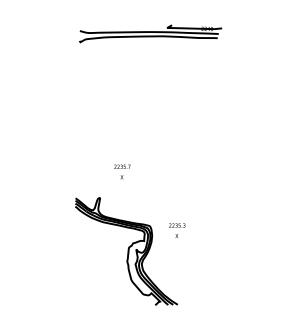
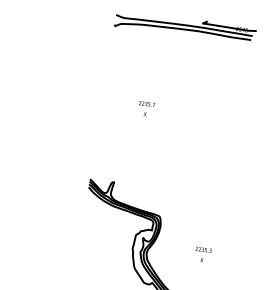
text: (122, 171) -> (146, 108), moved
text: (177, 230) -> (203, 254), moved

